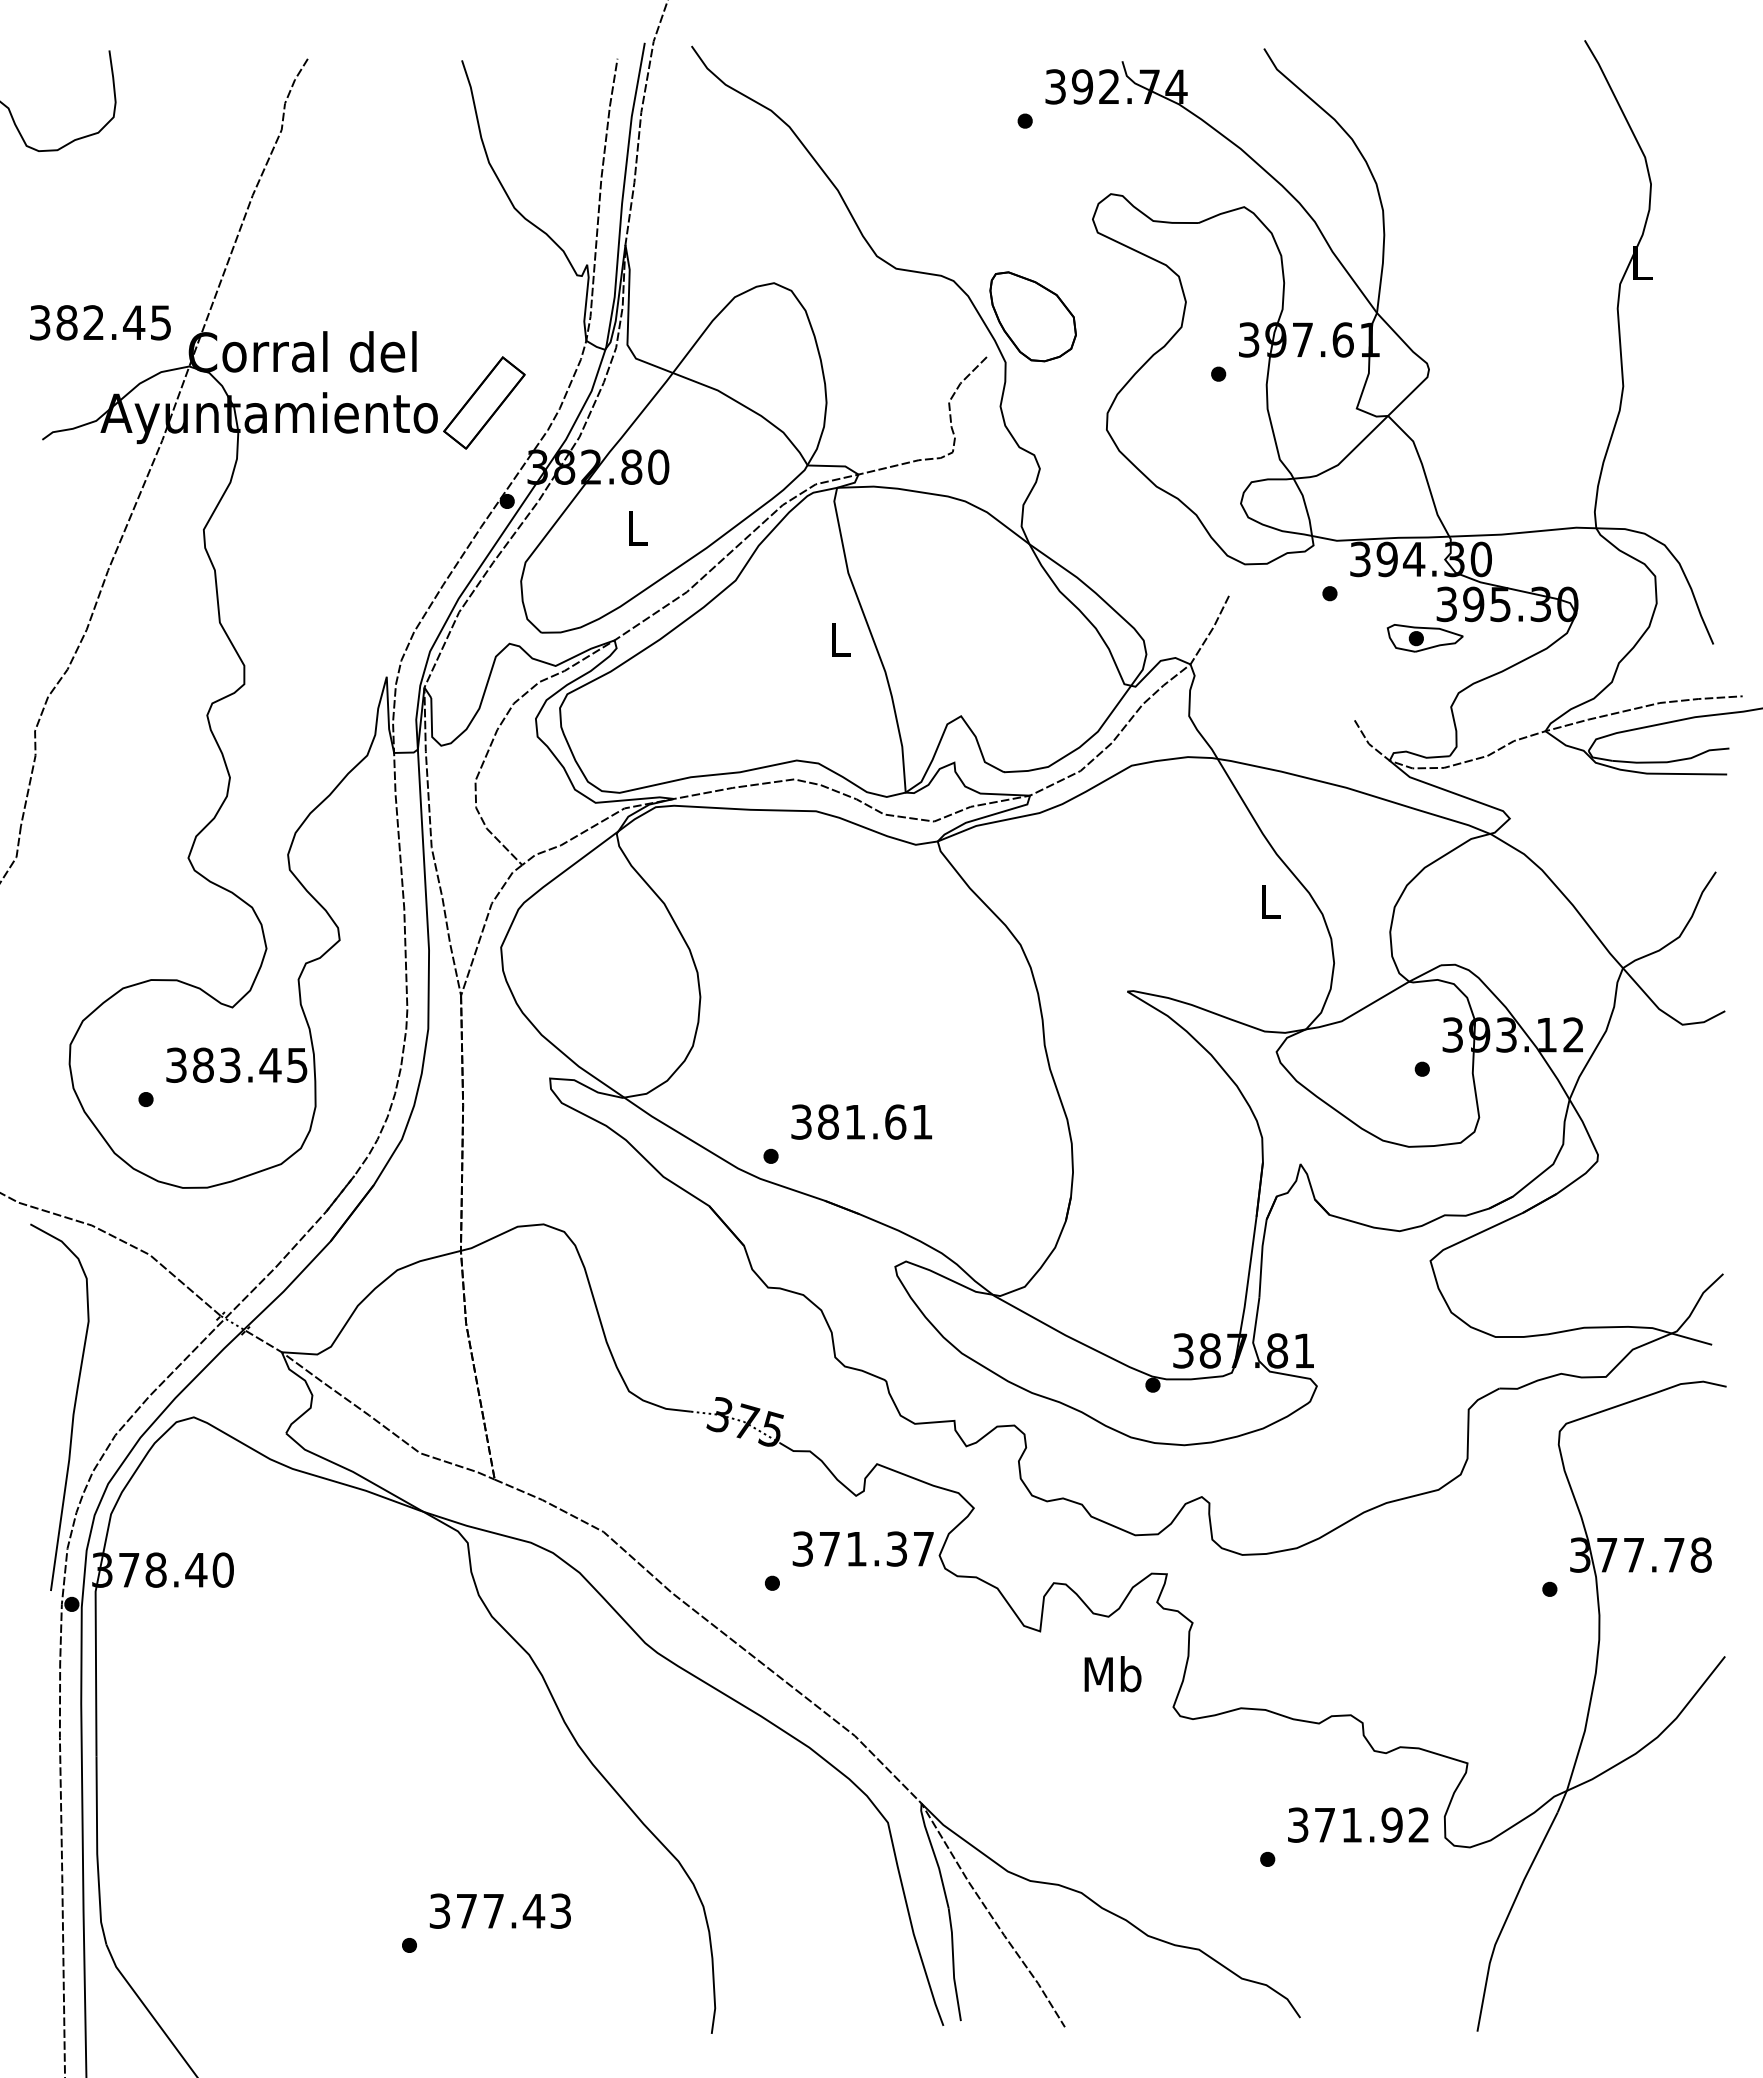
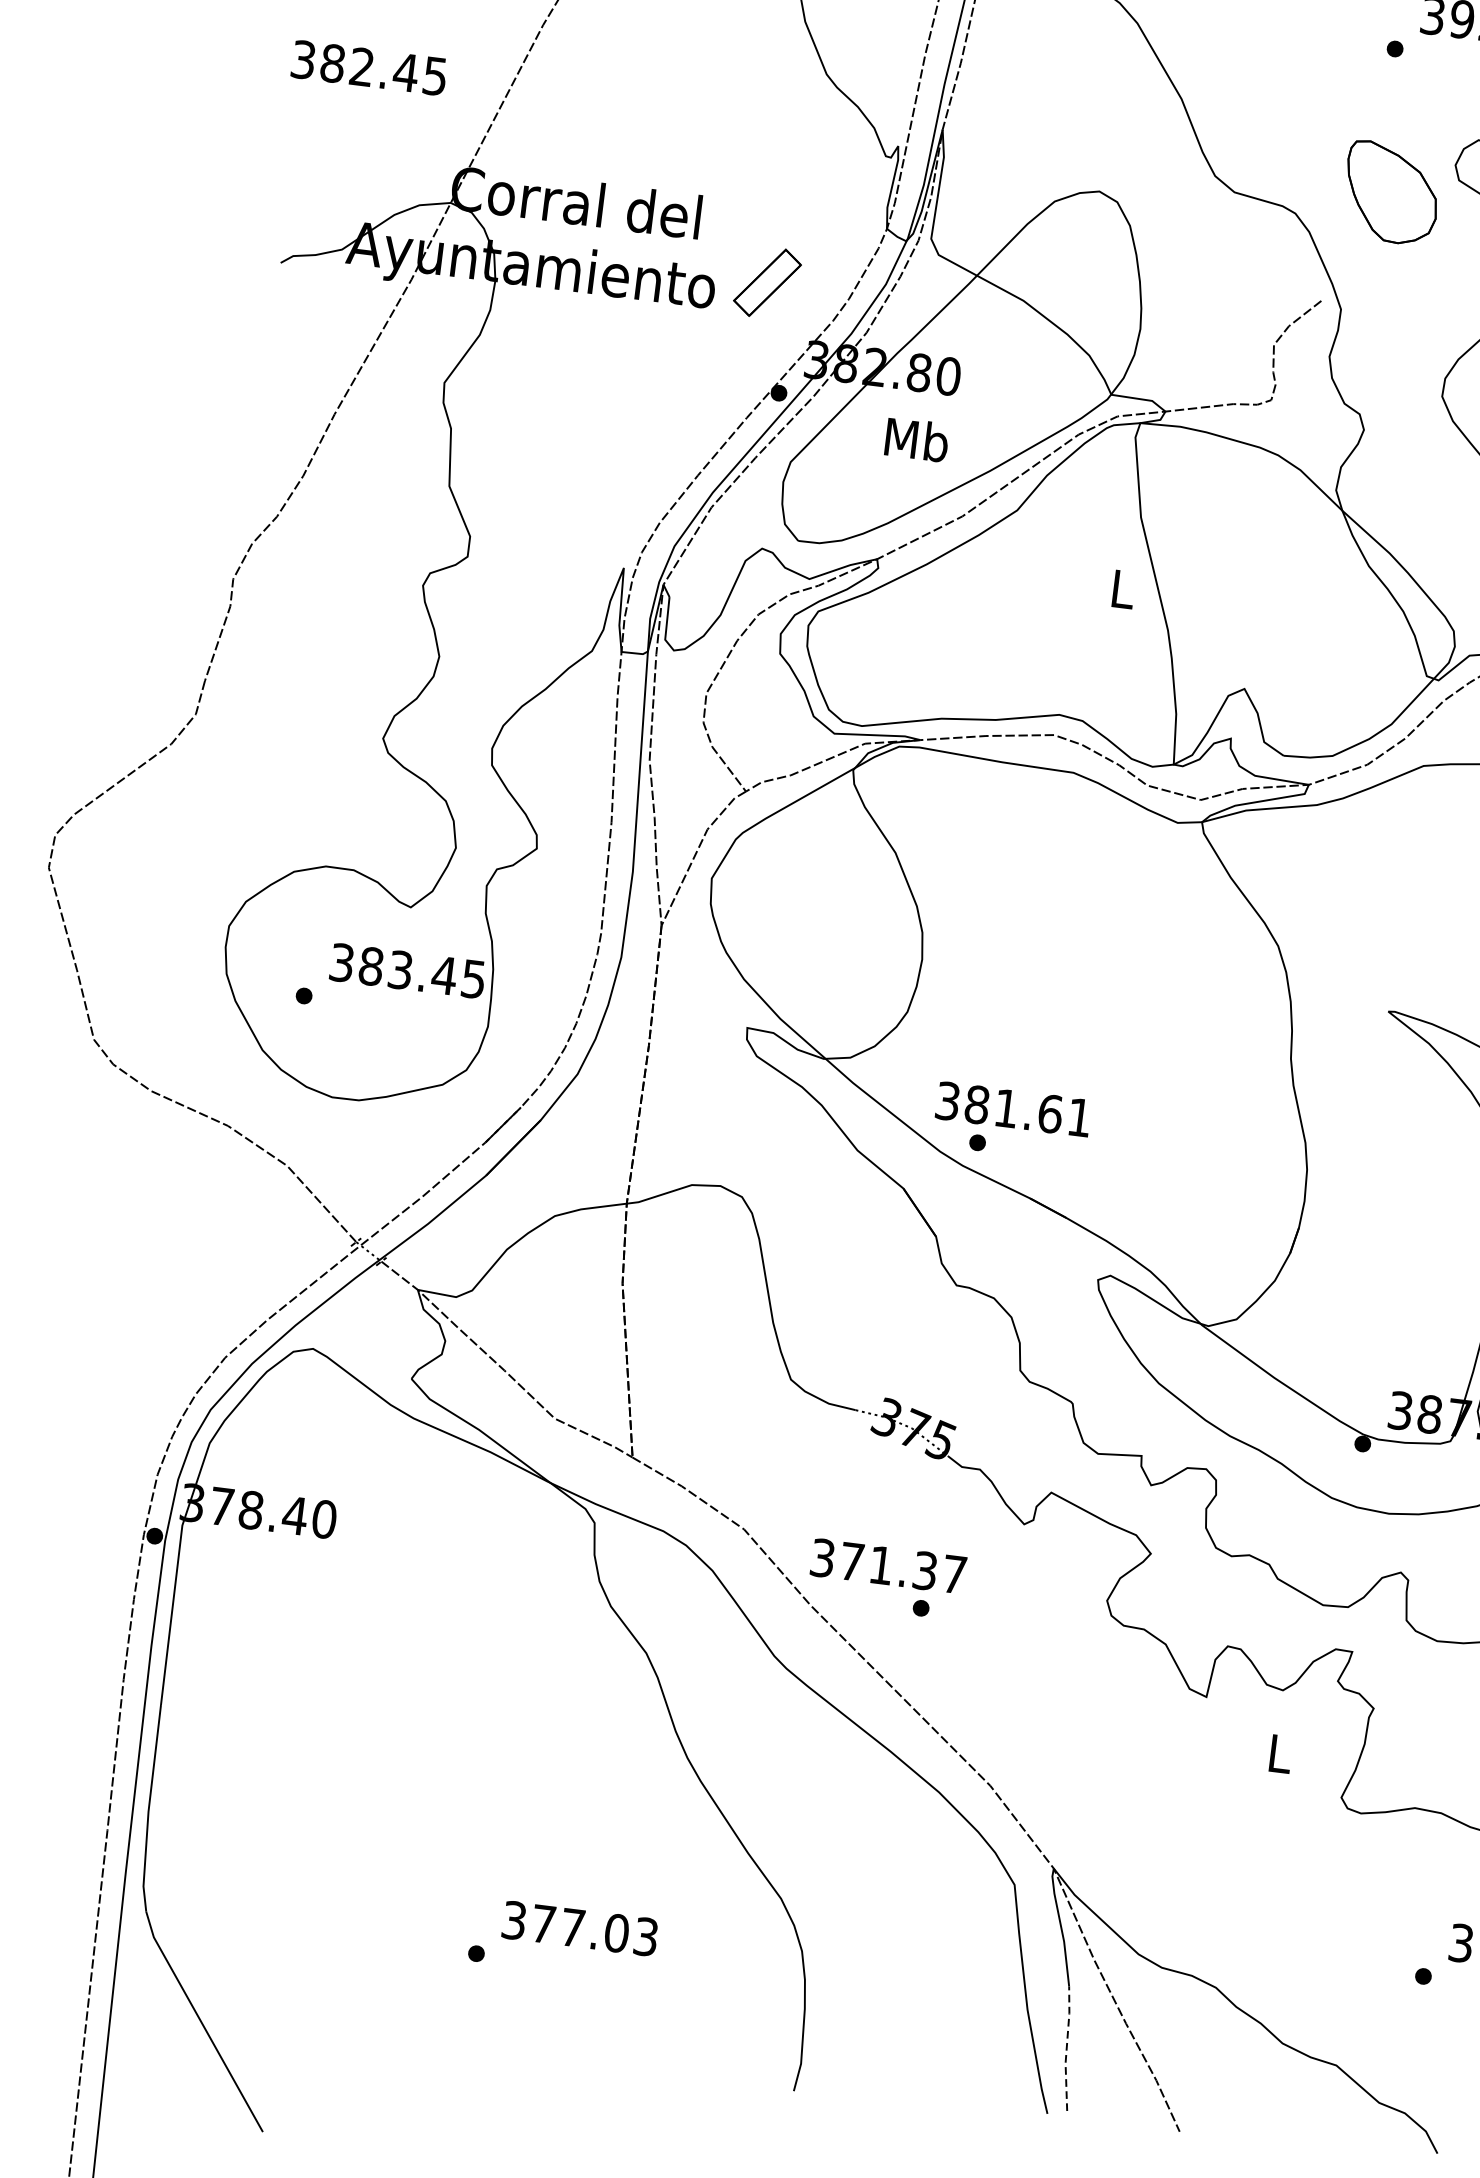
part: (1032, 316) -> (1390, 192), moved
text: (100, 322) -> (369, 67), moved
part: (484, 402) -> (767, 282), size x0.7
text: (637, 528) -> (917, 440), L -> Mb
text: (861, 1121) -> (1013, 1108), moved
curve: (73, 1406) -> (183, 1320), removed
text: (862, 1548) -> (887, 1565), moved
text: (1112, 1674) -> (1279, 1753), Mb -> L
text: (533, 1910) -> (616, 1932), 377.43 -> 377.03
line: (953, 1964) -> (1066, 2048), solid -> dashed

